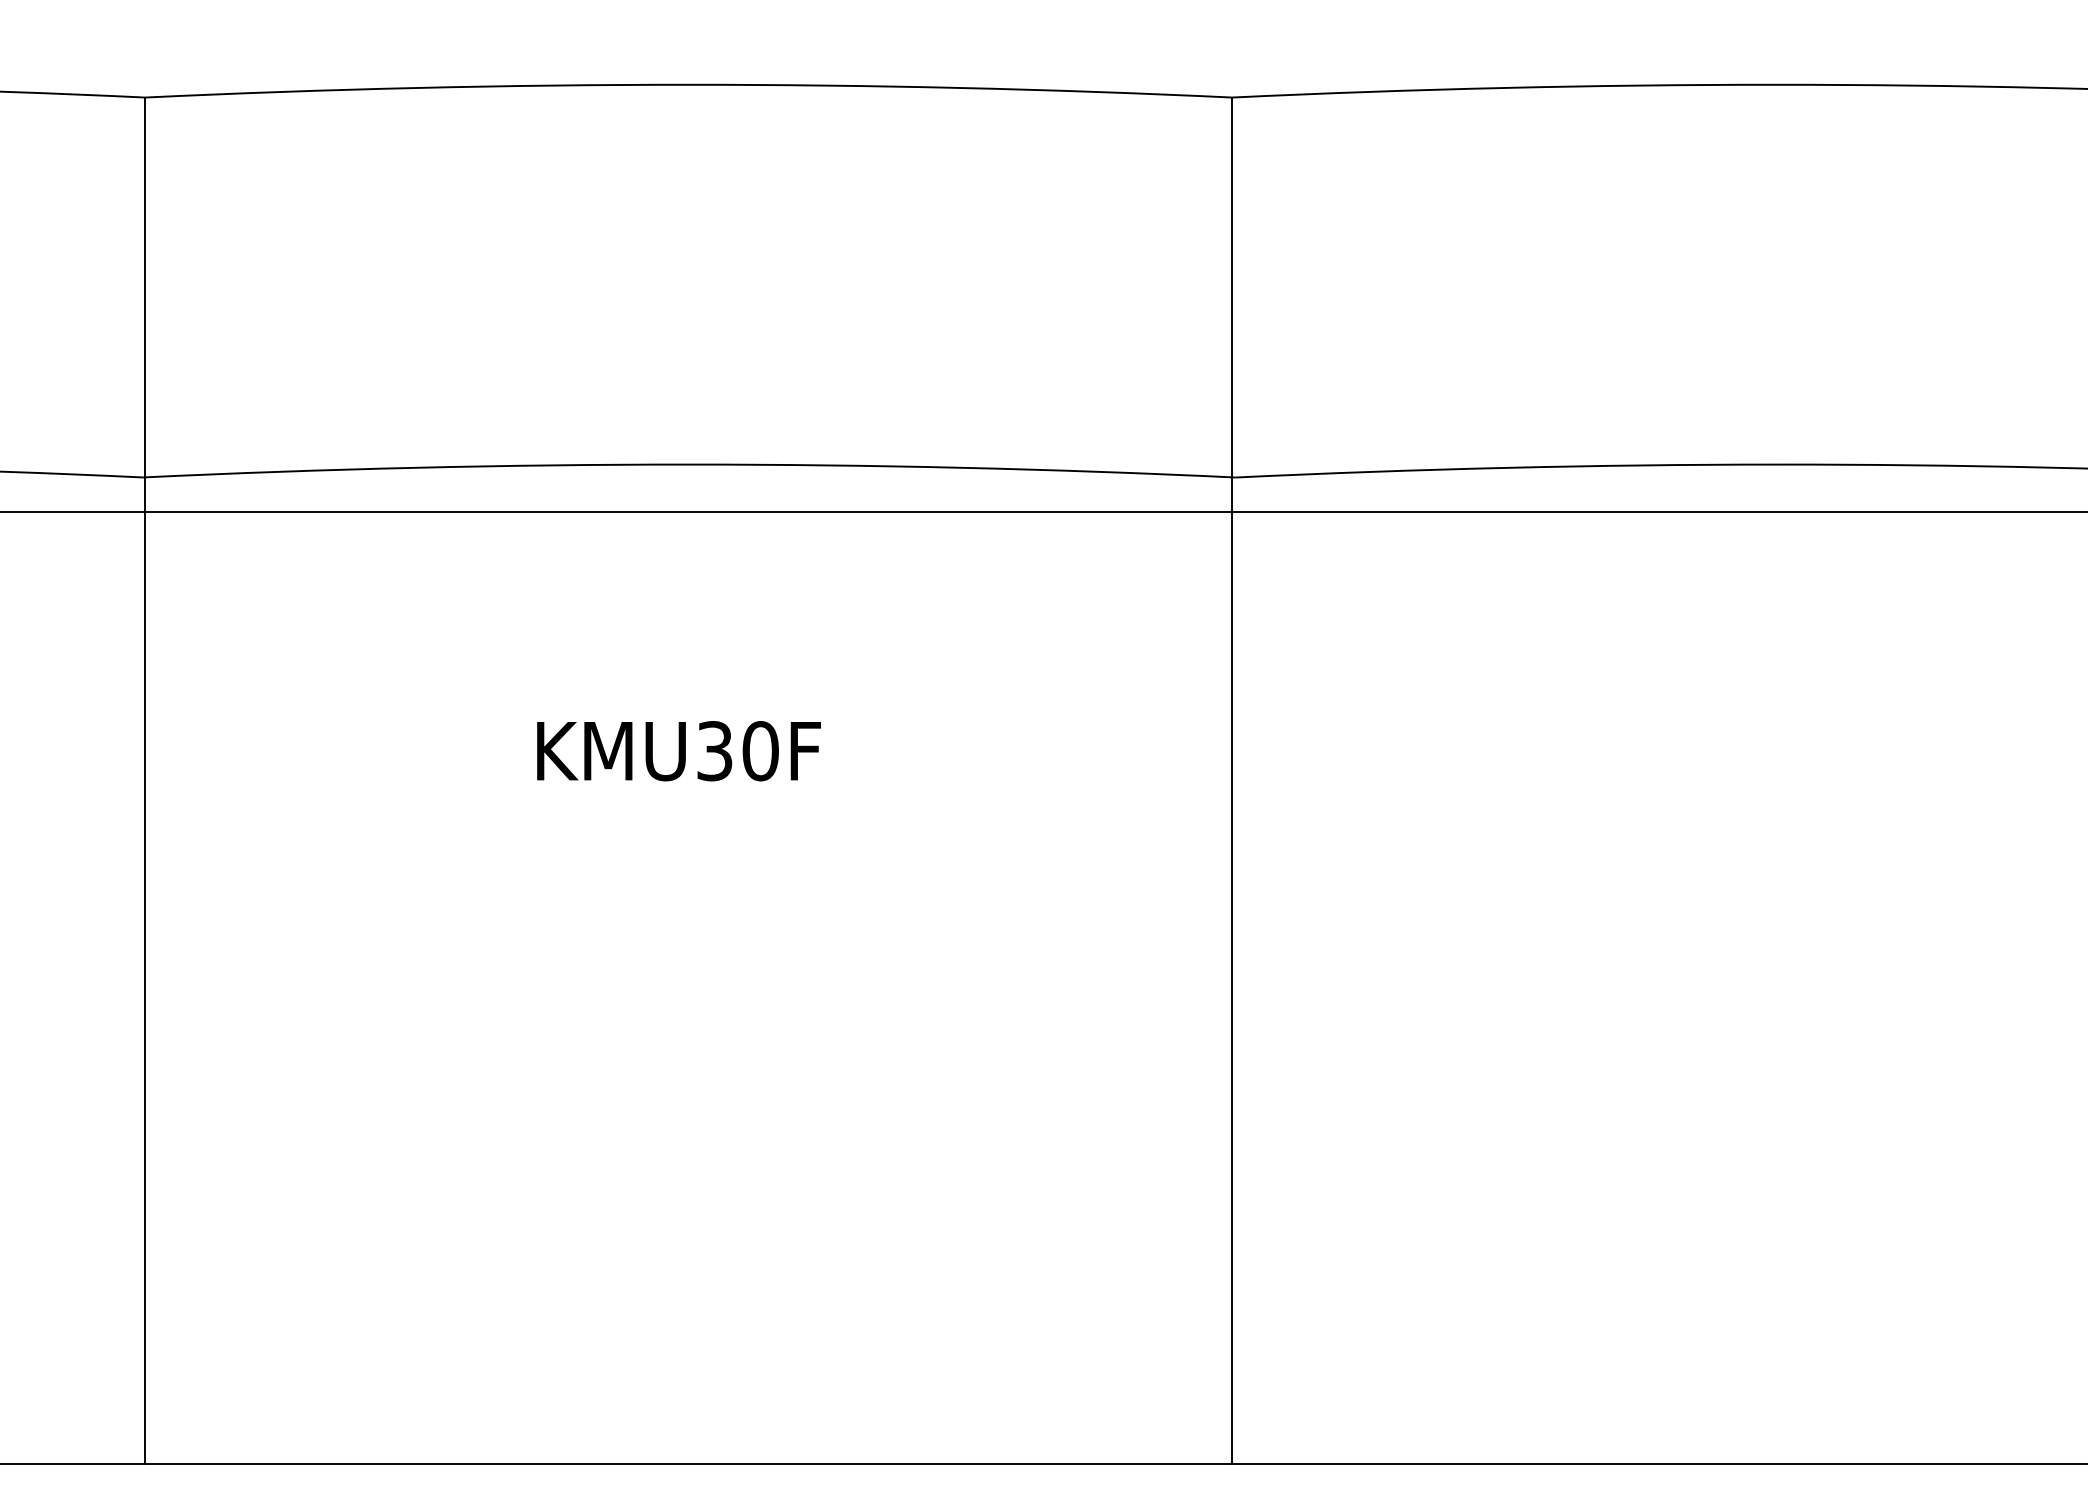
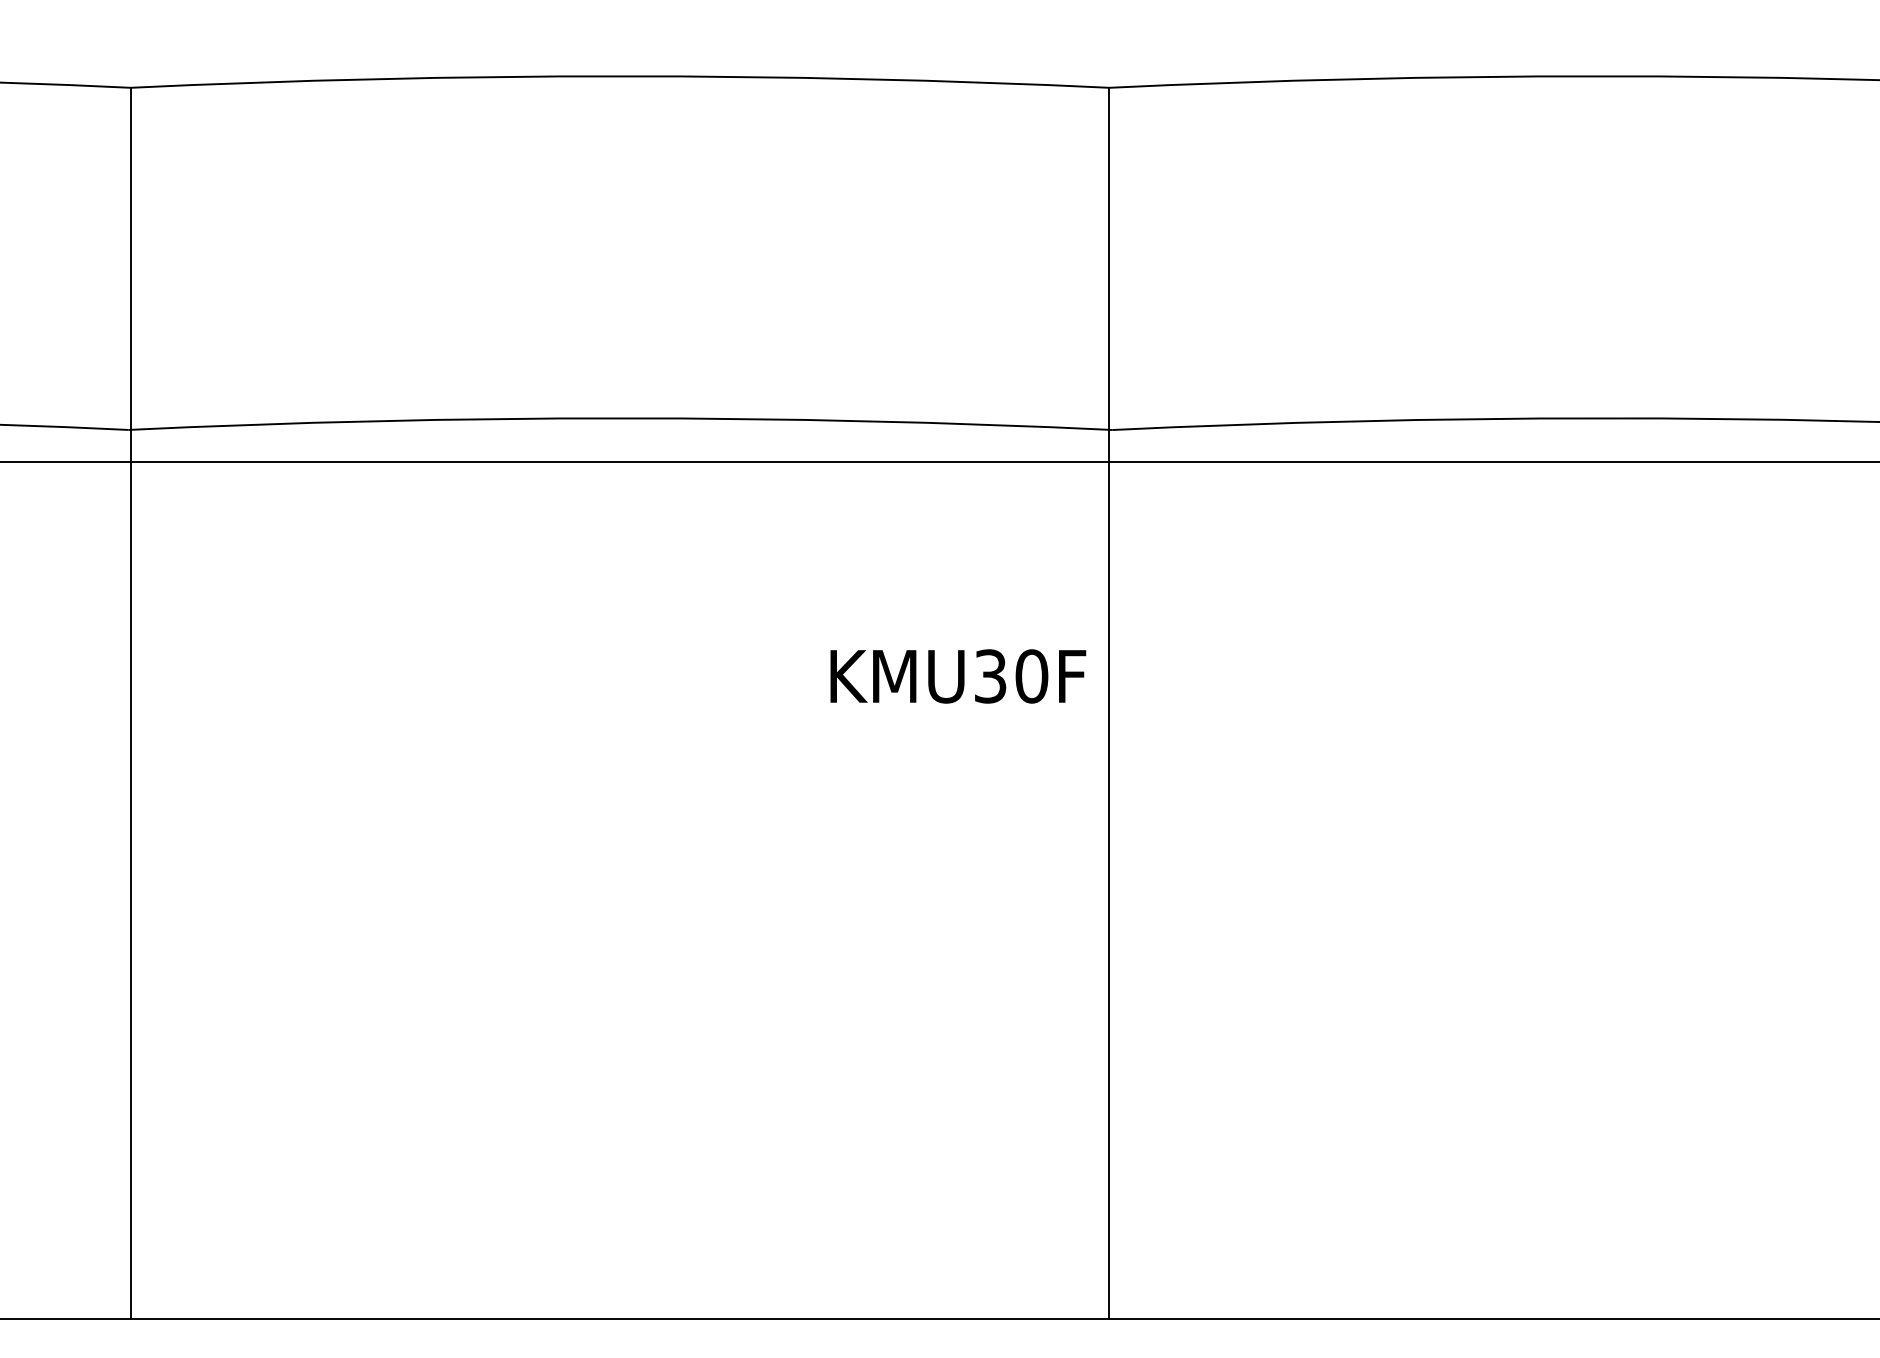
text: (679, 751) -> (958, 676), moved

